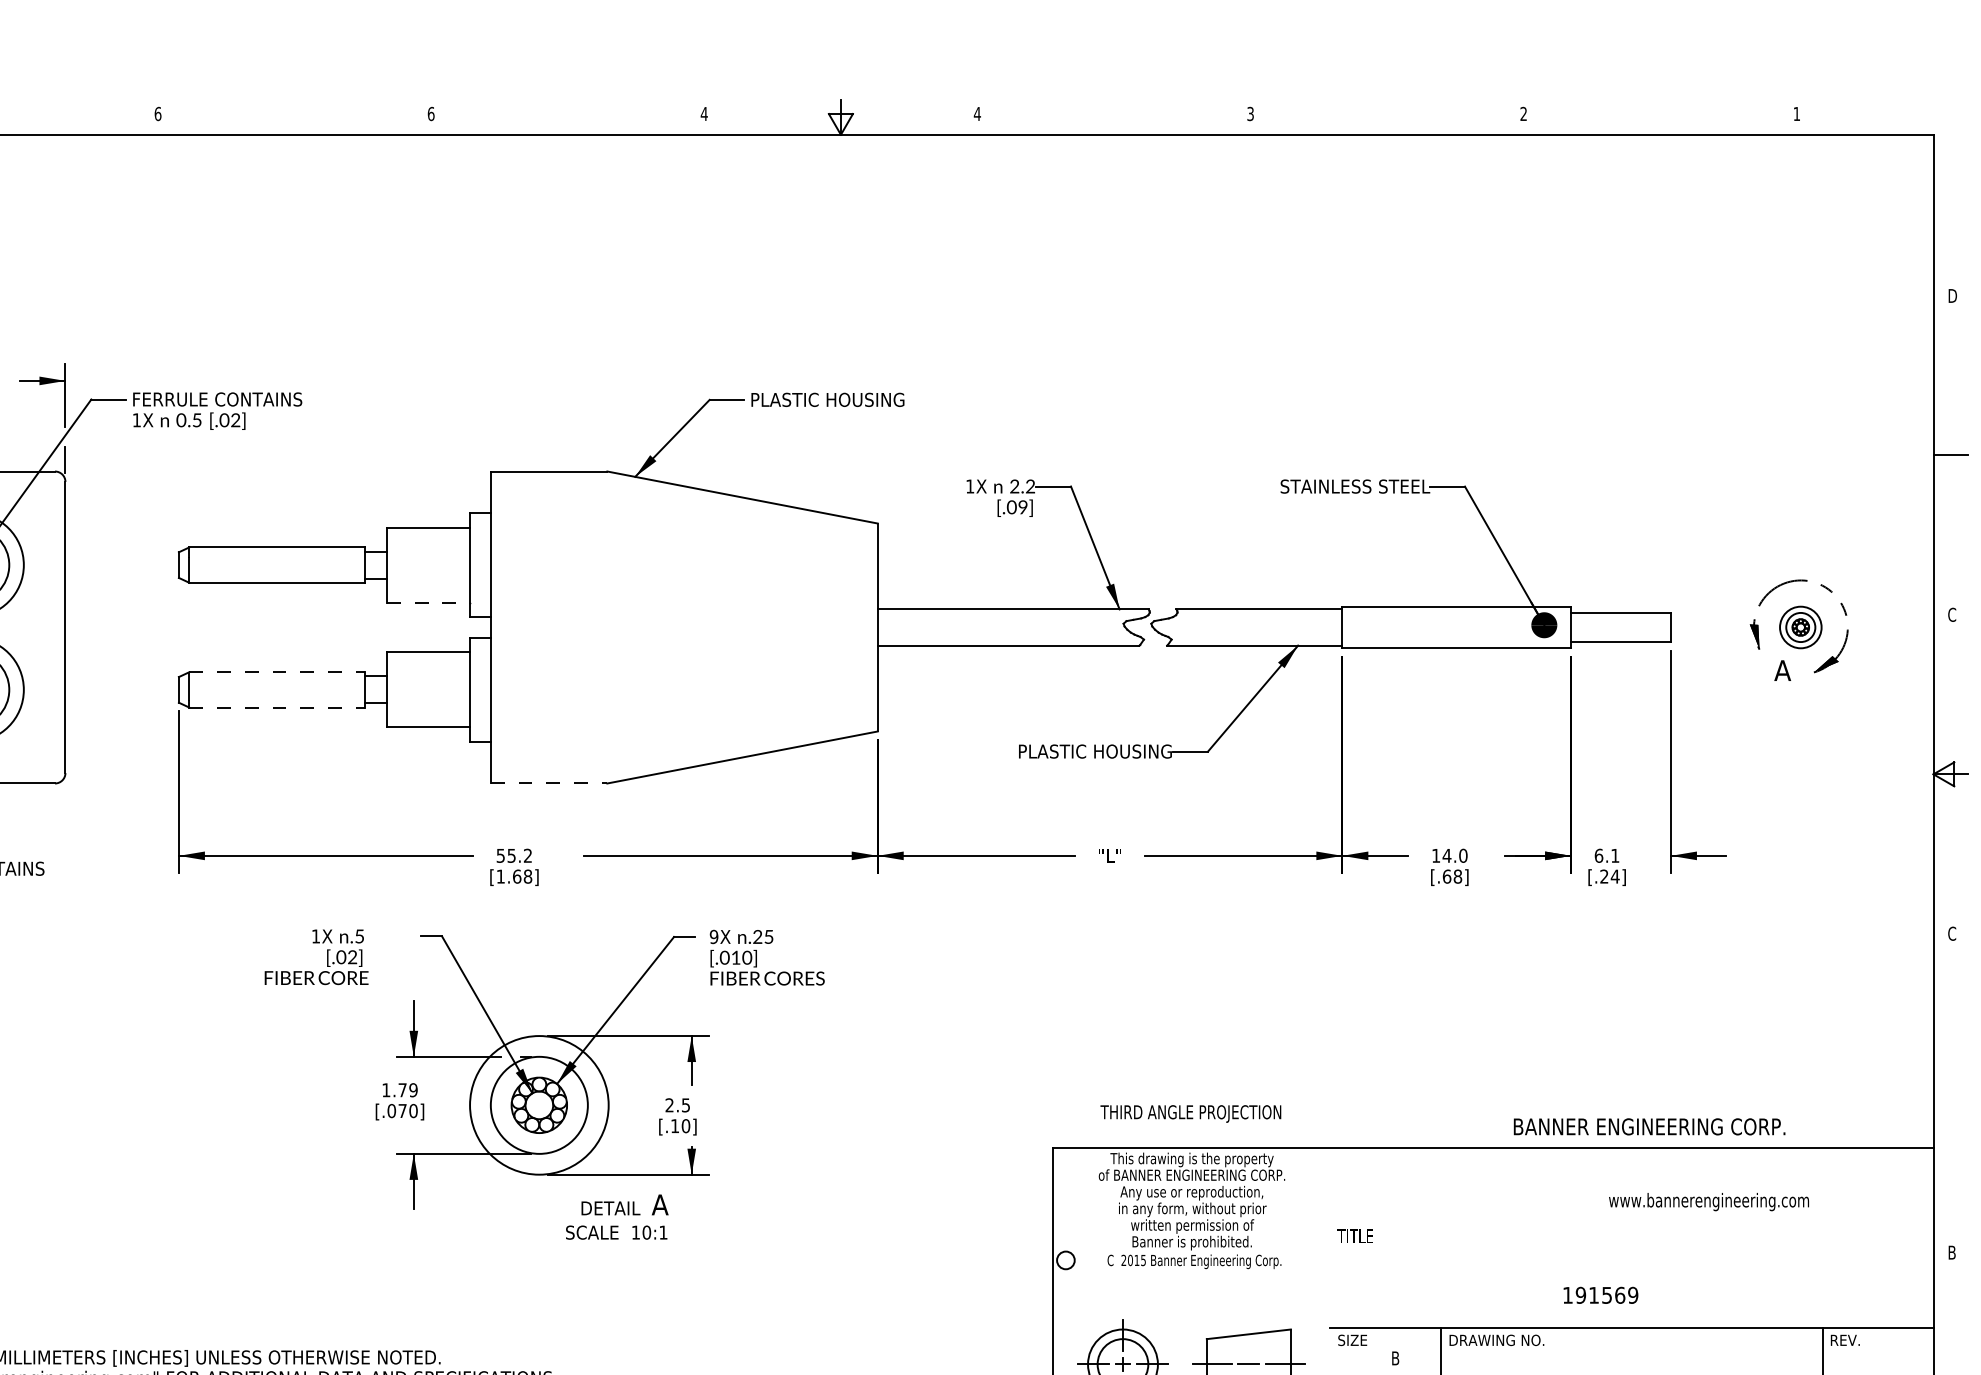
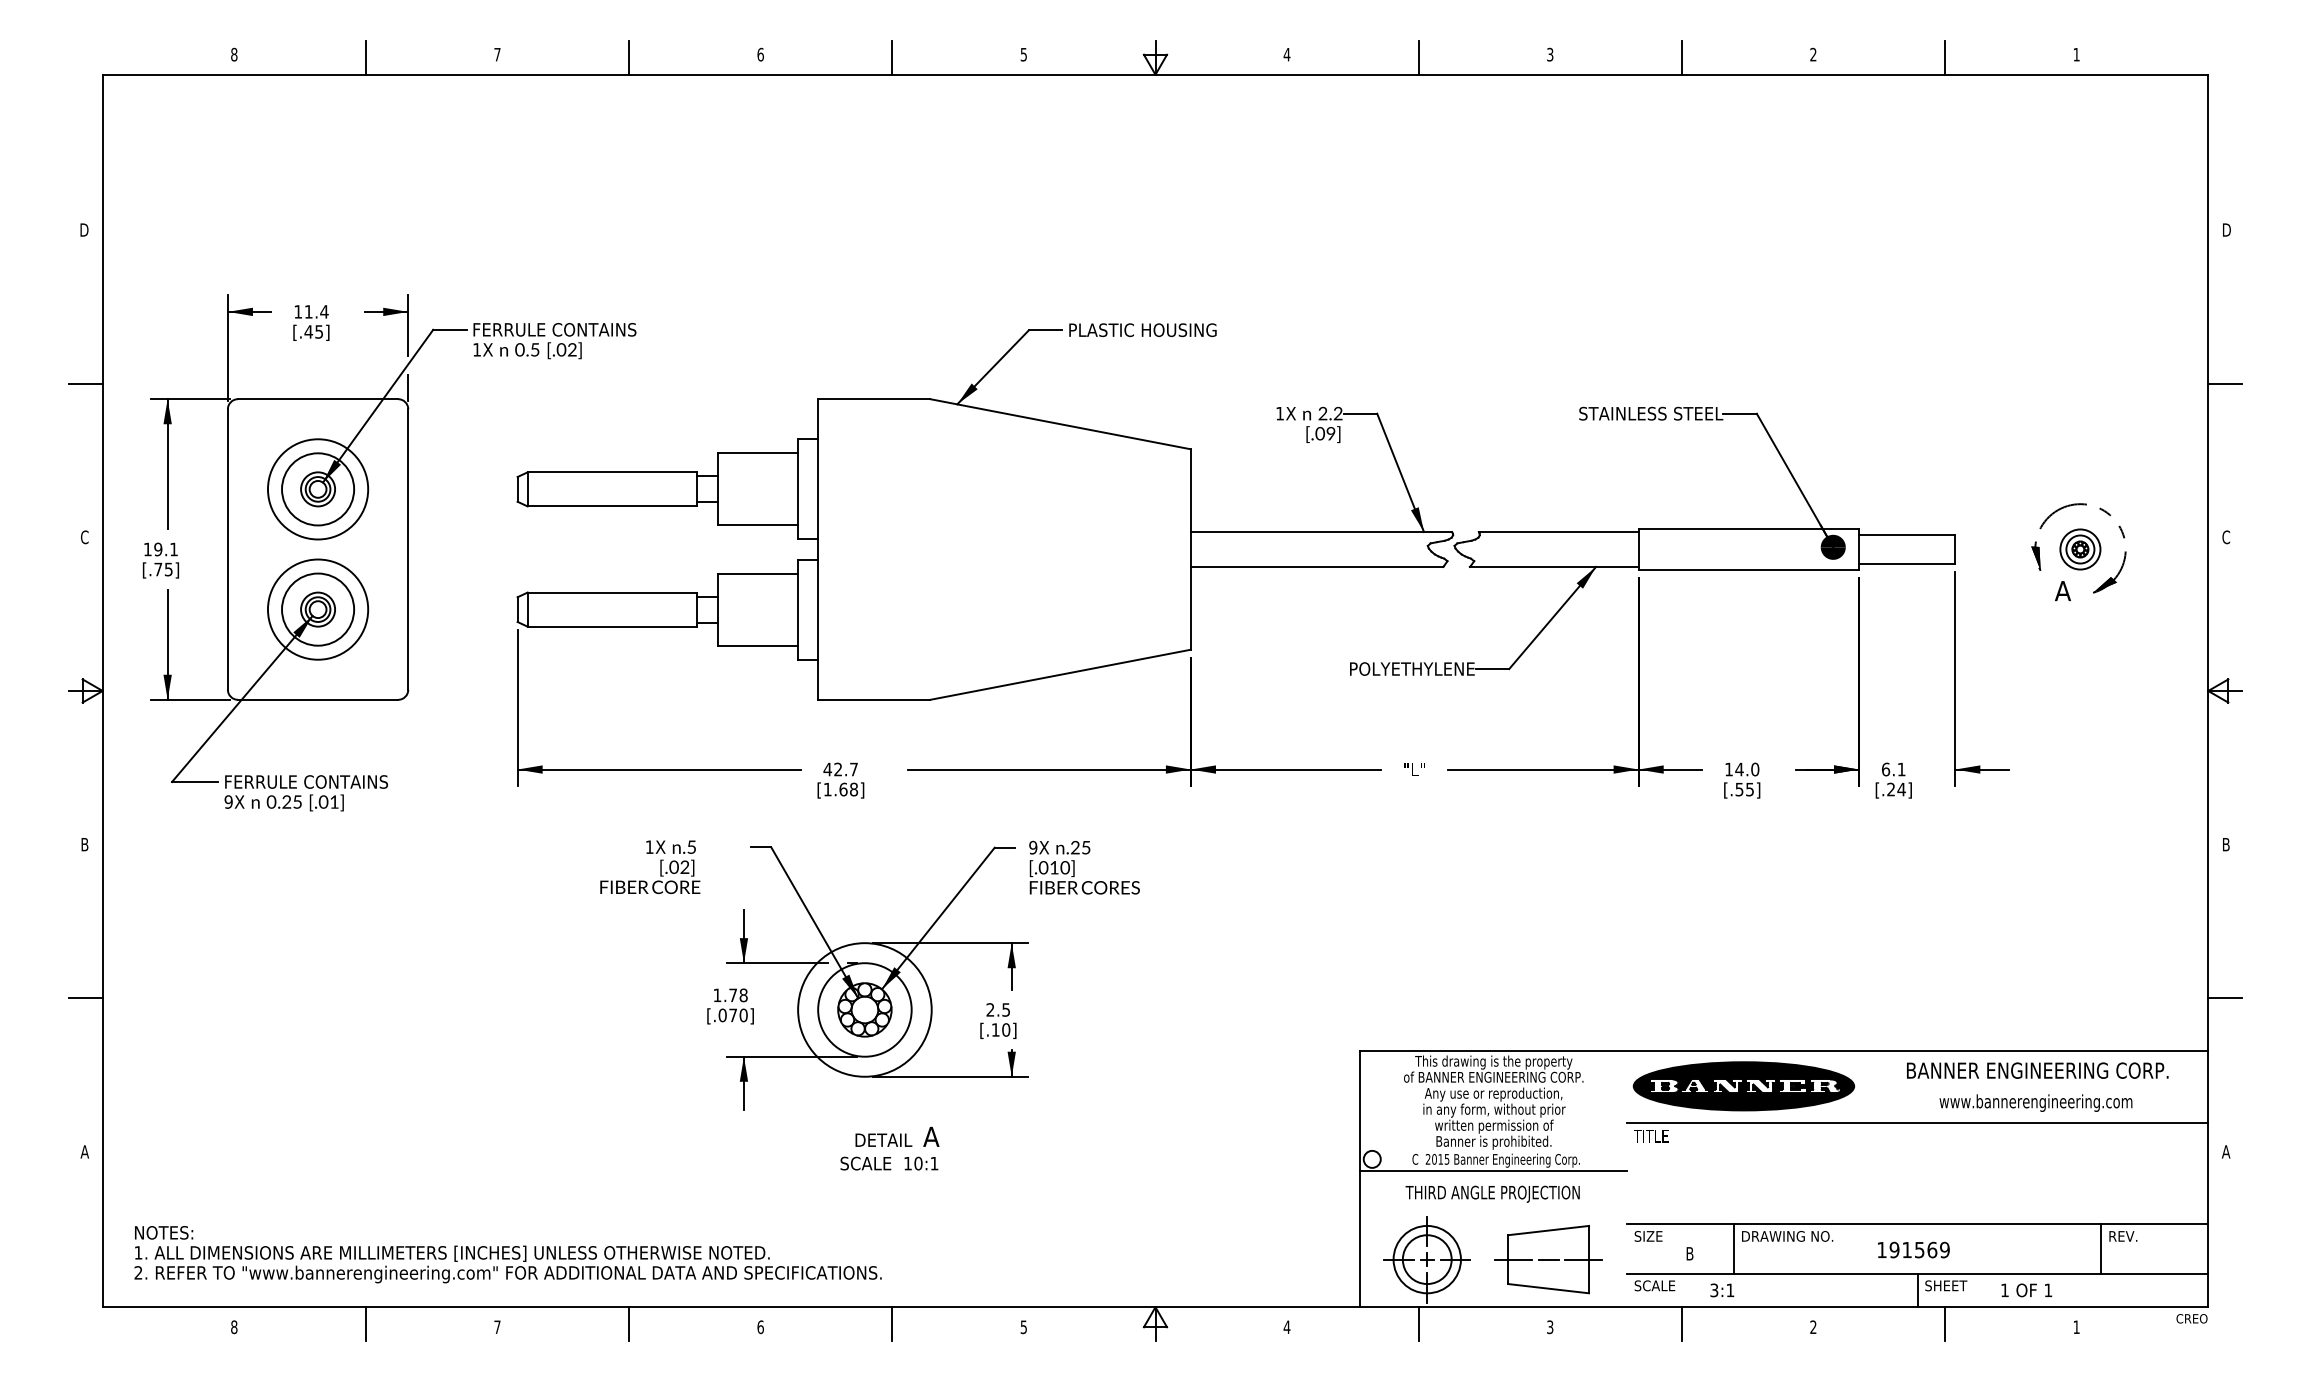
text: (158, 113) -> (497, 54), 6 -> 7
text: (703, 113) -> (1023, 54), 4 -> 5
line: (21, 116) -> (365, 57), added
line: (295, 116) -> (629, 57), added
line: (567, 116) -> (892, 57), added
line: (1113, 116) -> (1418, 57), added
line: (1386, 116) -> (1681, 57), added
line: (1660, 116) -> (1945, 57), added
line: (428, 602) -> (758, 525), dashed -> solid
line: (277, 672) -> (612, 592), dashed -> solid
line: (277, 707) -> (612, 626), dashed -> solid
text: (1095, 750) -> (1400, 668), PLASTIC HOUSING -> POLYETHYLENE
line: (549, 783) -> (874, 699), dashed -> solid
text: (514, 855) -> (840, 769), 55.2 -> 42.7
text: (1452, 876) -> (1744, 789), [.68] -> [.55]
text: (1952, 933) -> (2226, 844), C -> B
text: (413, 1090) -> (743, 995), 1.79 -> 1.78
line: (1950, 1093) -> (2224, 998), added
text: (1190, 1113) -> (1492, 1193), moved
text: (1649, 1126) -> (2037, 1070), moved
part: (1451, 1184) -> (1743, 1086), added
text: (1708, 1201) -> (2035, 1102), moved
text: (616, 1216) -> (889, 1148), moved
line: (1631, 1222) -> (1917, 1122), added
text: (1951, 1252) -> (2225, 1151), B -> A
line: (1191, 1271) -> (1493, 1170), added
text: (1600, 1294) -> (1913, 1249), moved

